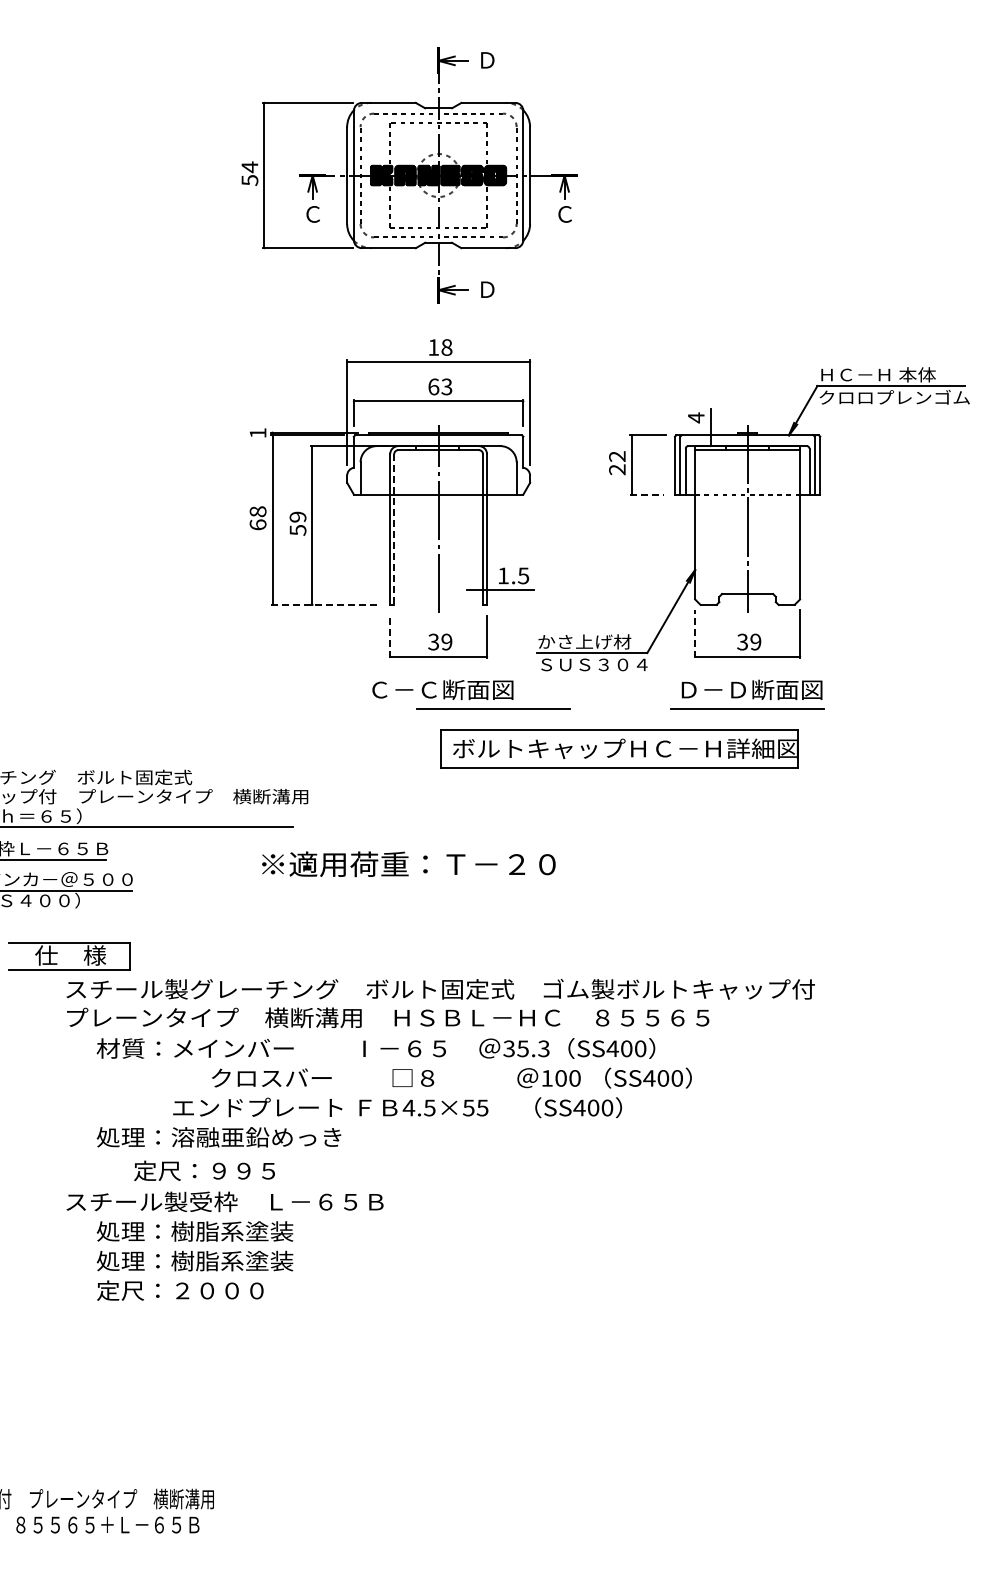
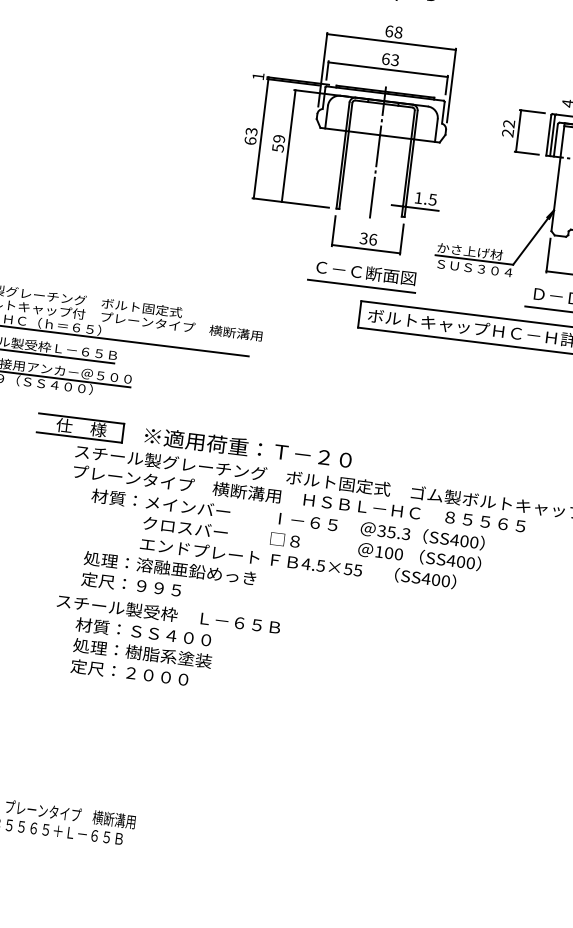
text: (433, 347) -> (389, 31), 18 -> 68
line: (647, 494) -> (526, 153), dashed -> solid
text: (257, 511) -> (251, 131), 68 -> 63
line: (394, 530) -> (345, 156), dashed -> solid
line: (325, 604) -> (291, 202), dashed -> solid
line: (695, 634) -> (548, 255), dashed -> solid
line: (390, 636) -> (333, 230), dashed -> solid
text: (446, 641) -> (372, 239), 39 -> 36
line: (493, 708) -> (361, 285), moved
text: (408, 864) -> (248, 448), moved
text: (451, 1077) -> (312, 543), moved
text: (204, 1170) -> (131, 584), moved
text: (194, 1231) -> (144, 632), 処理：樹脂系塗装 -> 材質：ＳＳ４００

